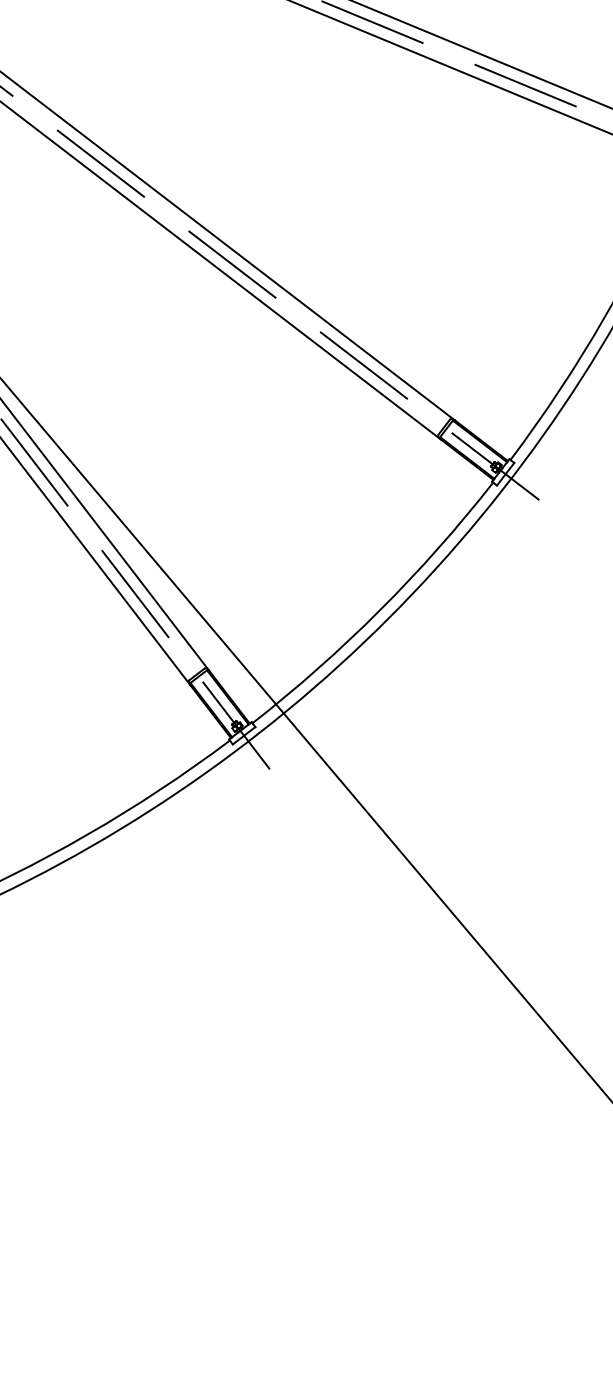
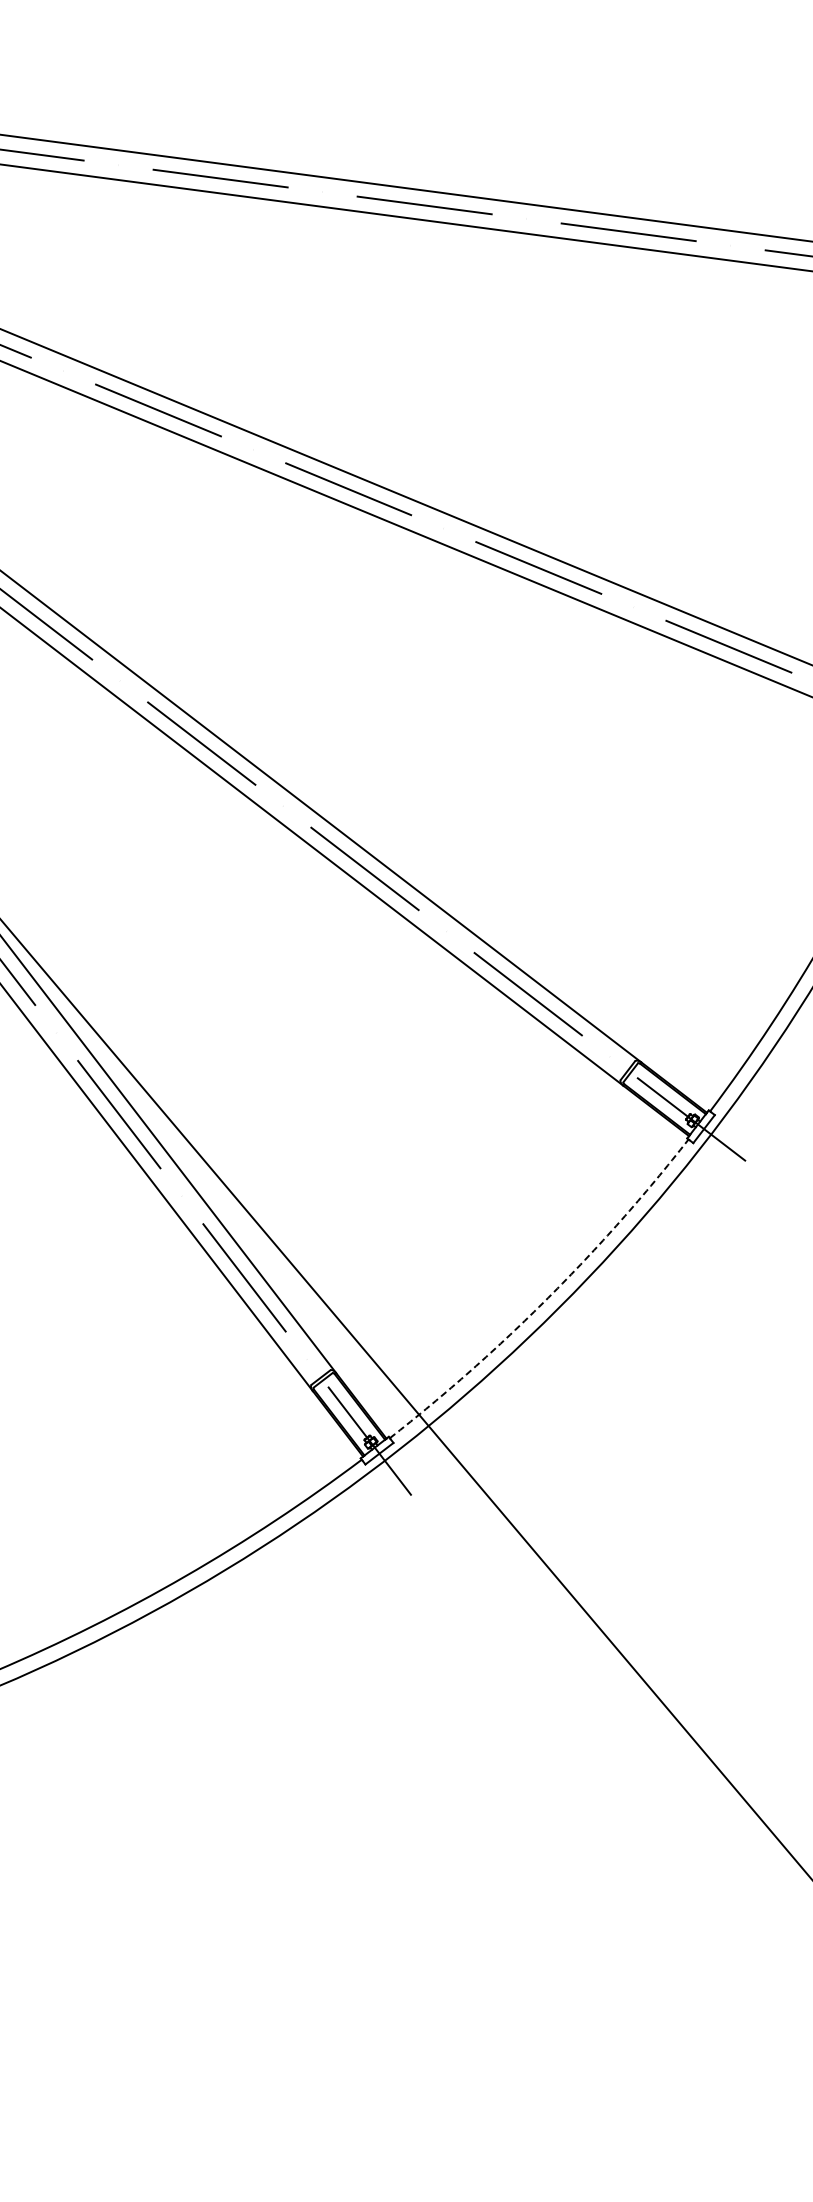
arc: (380, 609) -> (548, 1297), solid -> dashed

